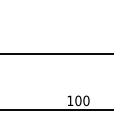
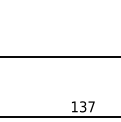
text: (81, 100) -> (86, 106), 100 -> 137

